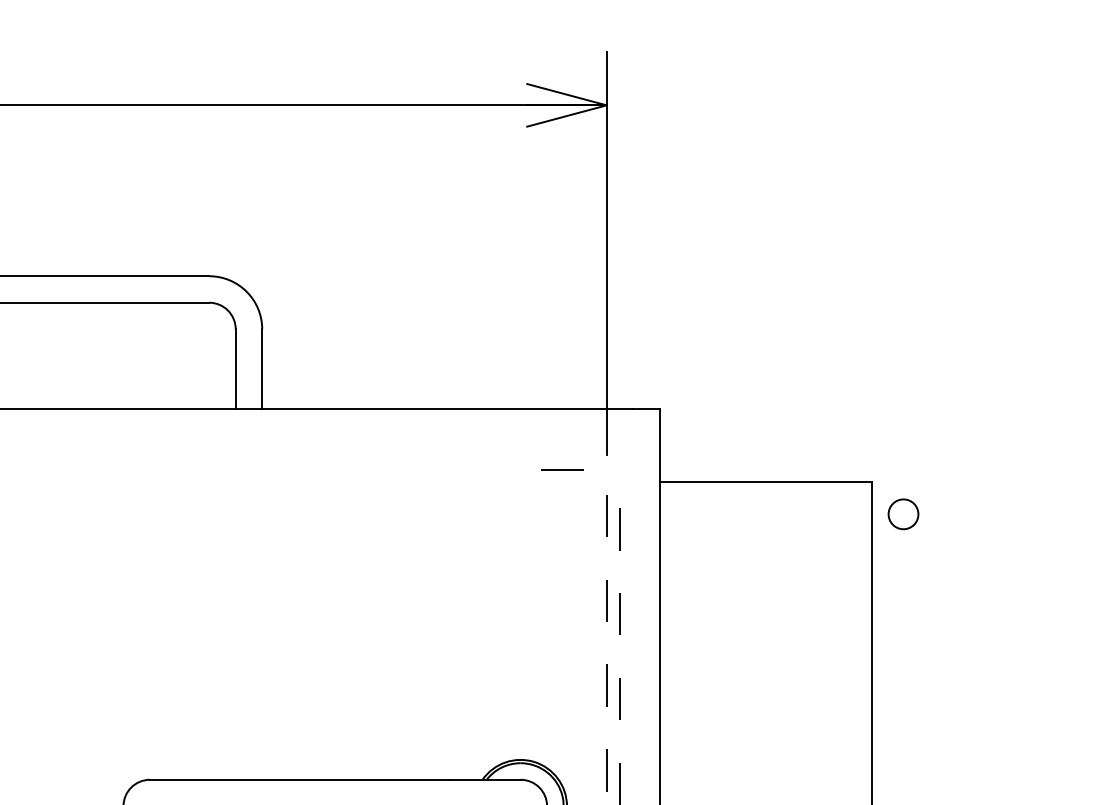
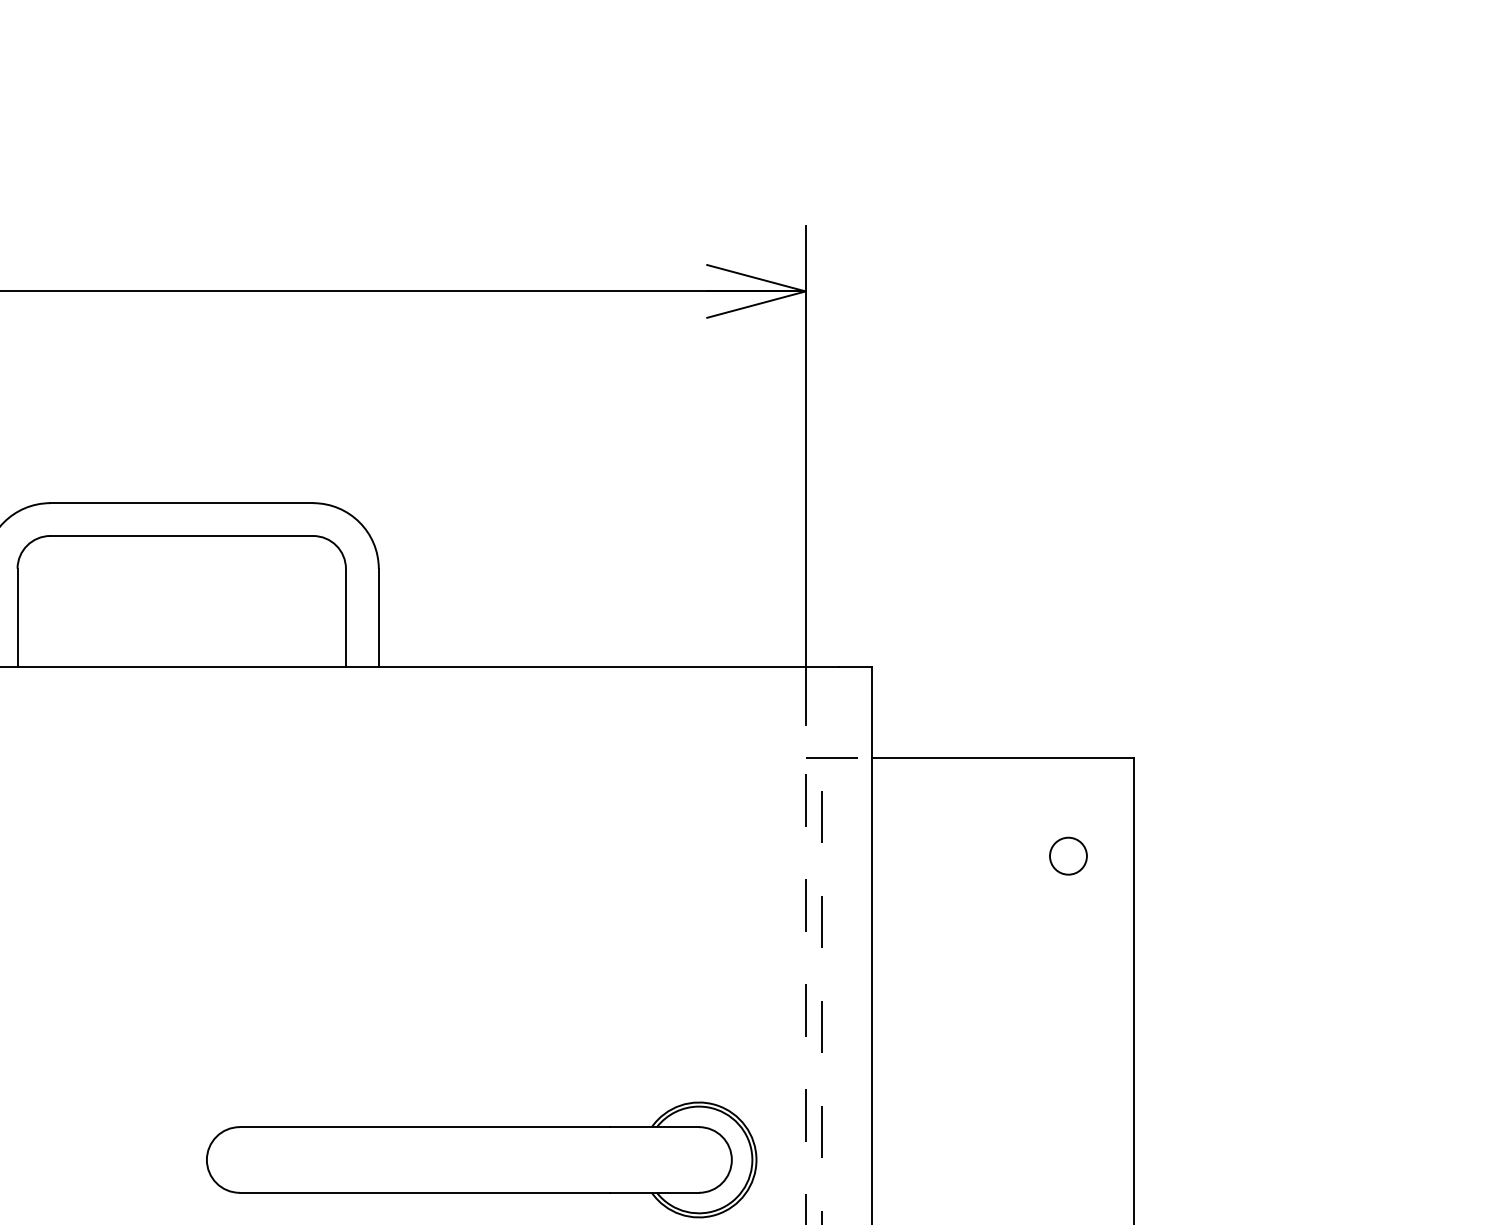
line: (562, 470) -> (831, 757), moved
circle: (903, 513) -> (1068, 855), moved

